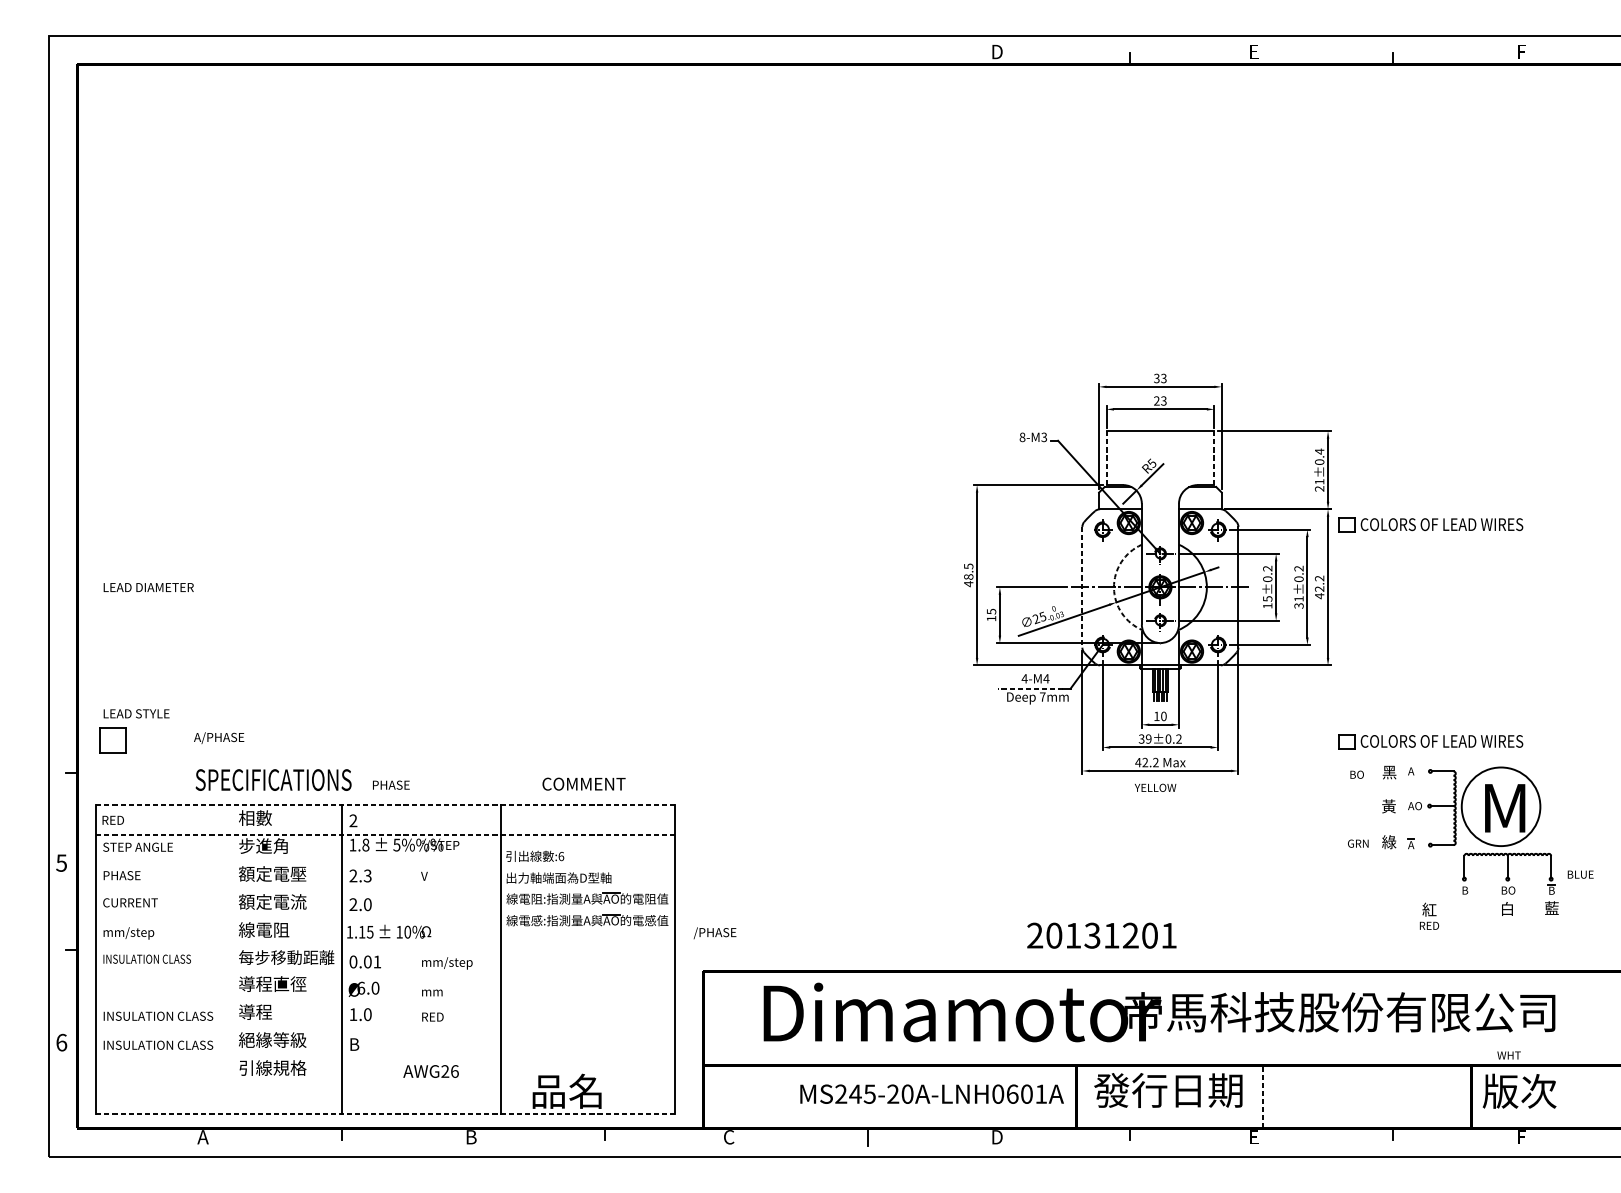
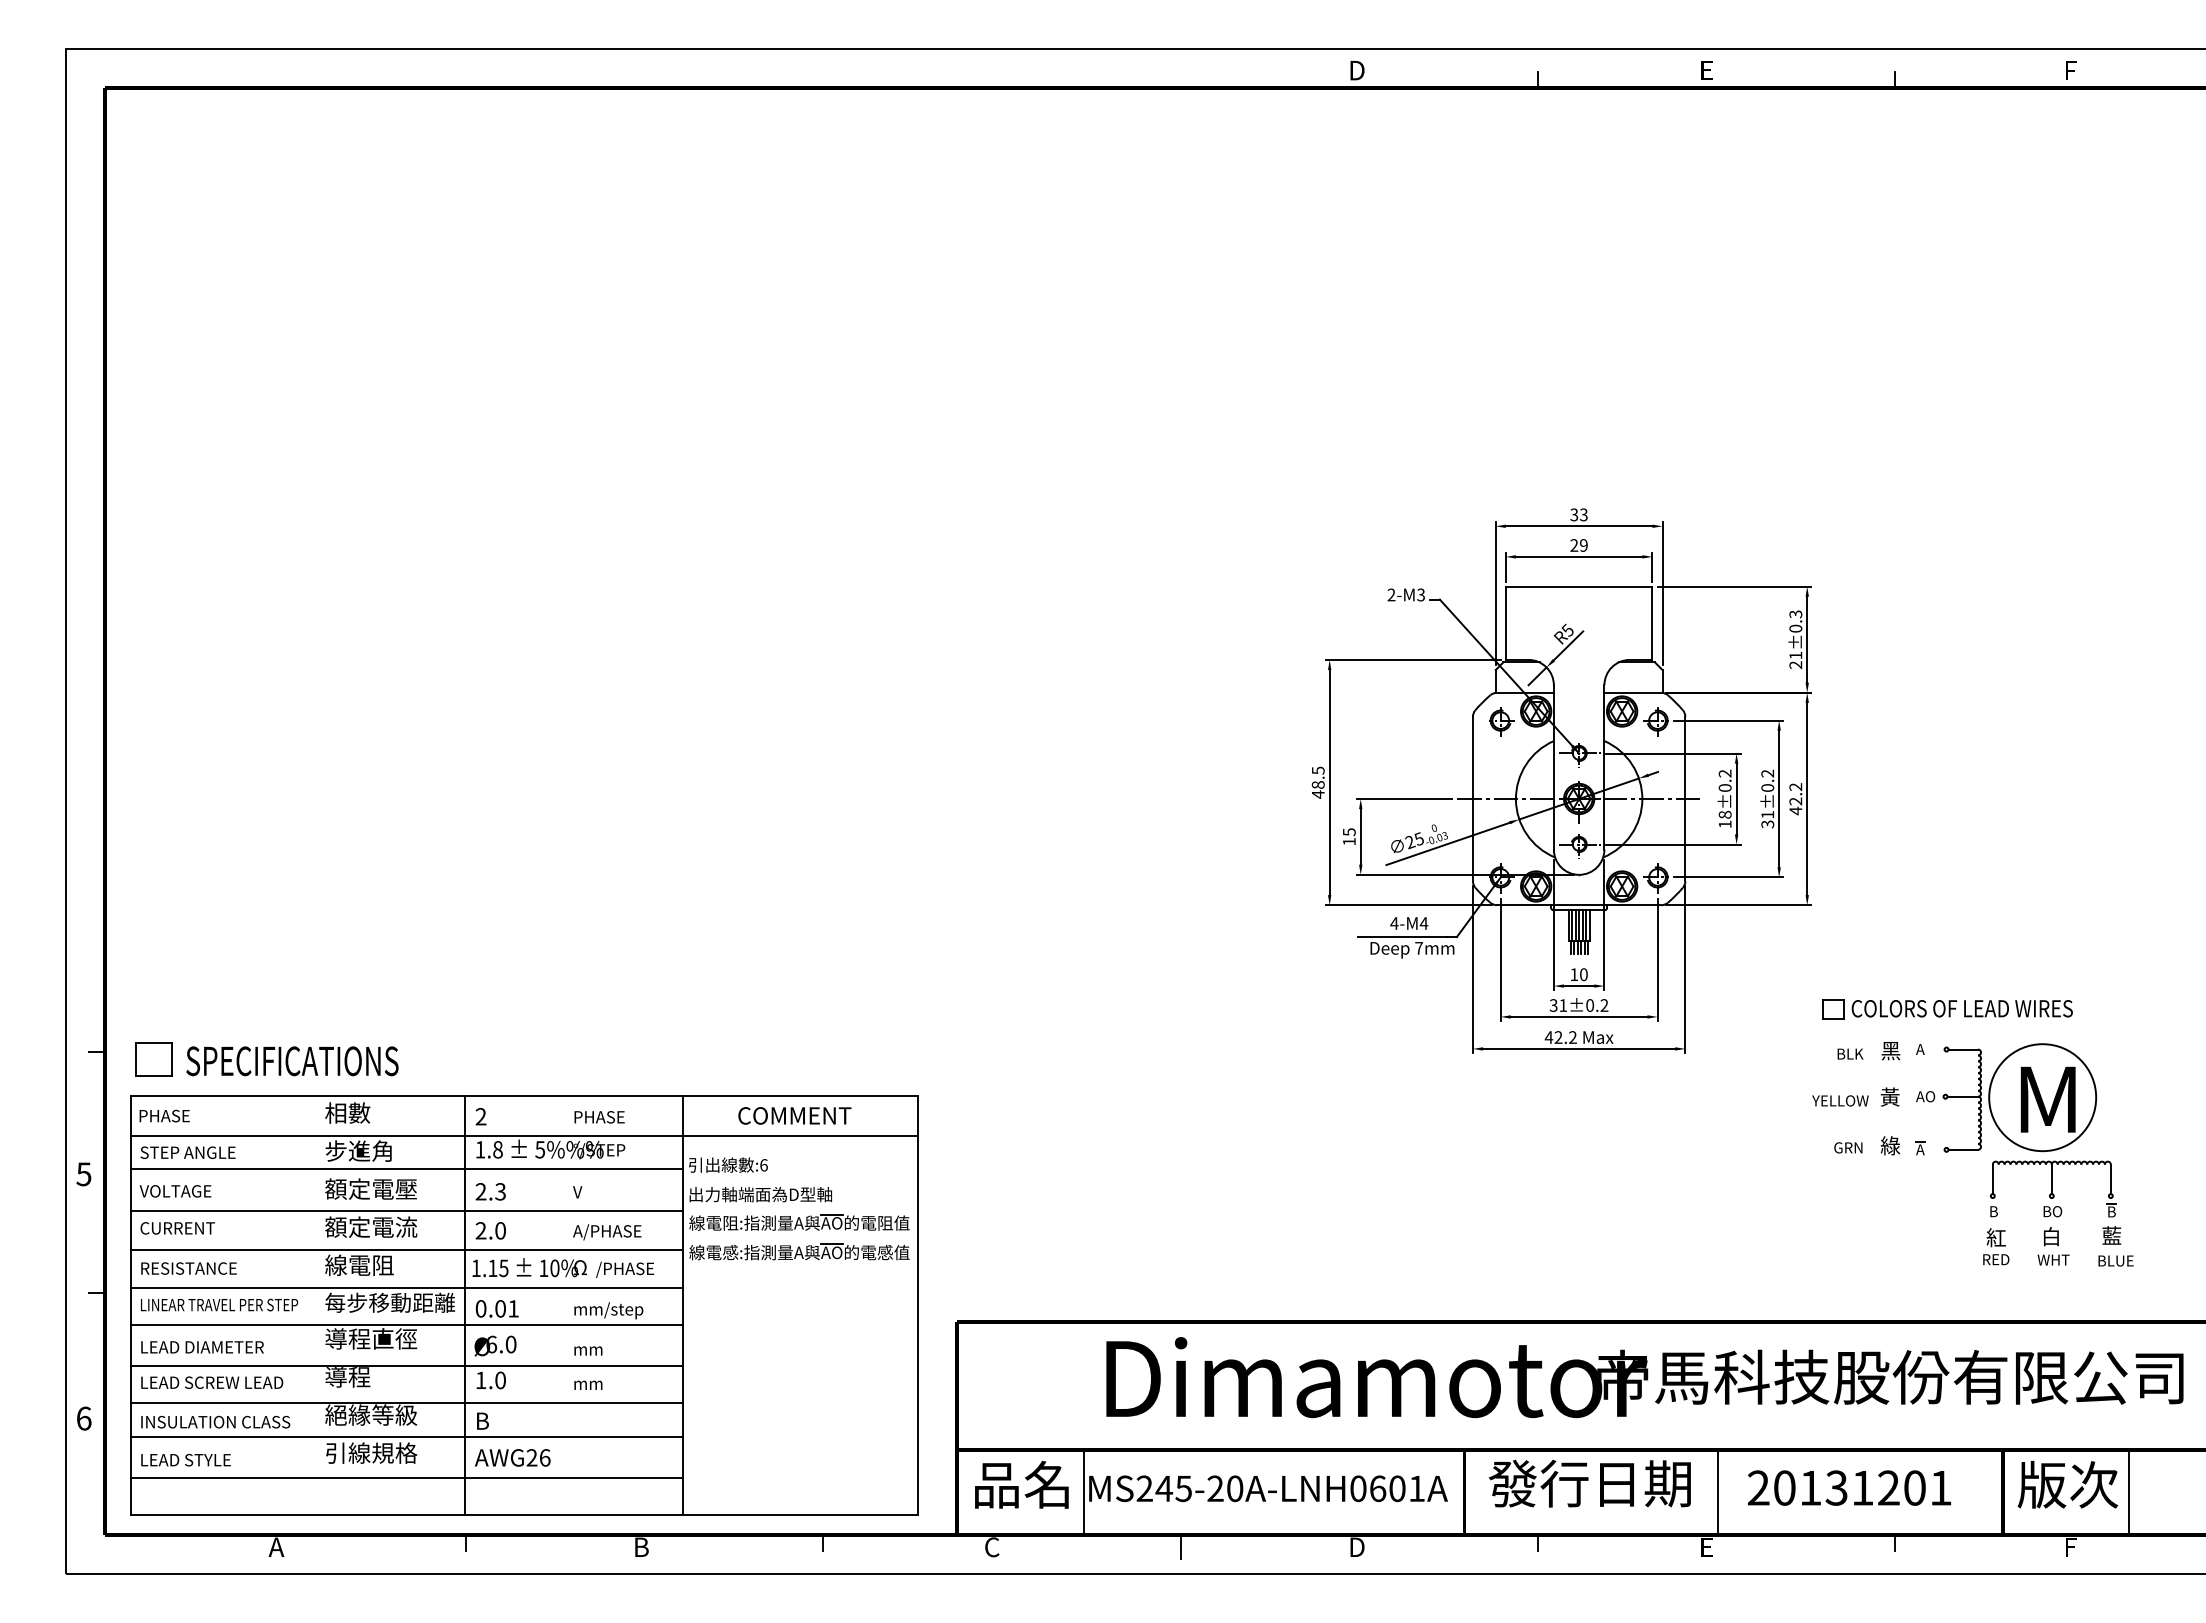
text: (1163, 401) -> (1583, 545), 23 -> 29
text: (1022, 437) -> (1391, 594), 8-M3 -> 2-M3
text: (1319, 451) -> (1795, 614), 21±0.4 -> 21±0.3
line: (1106, 458) -> (1505, 623), dashed -> solid
line: (1214, 458) -> (1652, 623), dashed -> solid
part: (1431, 525) -> (1947, 714), removed
text: (148, 587) -> (202, 1347), moved
line: (1082, 587) -> (1472, 799), dashed -> solid
arc: (1113, 587) -> (1515, 799), dashed -> solid
text: (1267, 598) -> (1724, 814), 15±0.2 -> 18±0.2
line: (1029, 688) -> (1401, 936), dashed -> solid
text: (136, 713) -> (185, 1459), moved
text: (219, 738) -> (607, 1232), moved
text: (1148, 739) -> (1563, 1005), 39±0.2 -> 31±0.2
part: (112, 740) -> (153, 1059), moved
text: (1362, 774) -> (1854, 1053), BO -> BLK
text: (273, 780) -> (292, 1061), moved
text: (583, 783) -> (794, 1115), moved
text: (391, 785) -> (599, 1117), moved
text: (1155, 787) -> (1840, 1100), moved
line: (385, 805) -> (524, 1095), dashed -> solid
text: (121, 819) -> (165, 1115), RED -> PHASE
line: (385, 835) -> (524, 1136), dashed -> solid
line: (298, 859) -> (406, 1169), added
text: (1580, 874) -> (2115, 1260), moved
text: (128, 875) -> (175, 1191), PHASE -> VOLTAGE
line: (298, 890) -> (406, 1211), added
text: (1429, 916) -> (1996, 1246), moved
line: (298, 919) -> (406, 1250), added
text: (138, 933) -> (188, 1269), mm/step -> RESISTANCE
text: (715, 933) -> (625, 1269), moved
text: (1101, 935) -> (1849, 1487), moved
line: (298, 946) -> (406, 1287), added
text: (161, 958) -> (220, 1304), INSULATION CLASS -> LINEAR TRAVEL PER STEP
line: (298, 974) -> (406, 1325), added
line: (298, 1003) -> (406, 1365), added
text: (1159, 1012) -> (1644, 1377), moved
text: (159, 1016) -> (216, 1382), INSULATION CLASS -> LEAD SCREW LEAD
text: (432, 1016) -> (588, 1383), RED -> mm
line: (298, 1031) -> (406, 1403), added
text: (1509, 1055) -> (2053, 1259), moved
line: (298, 1056) -> (406, 1437), added
text: (430, 1071) -> (512, 1457), moved
line: (298, 1085) -> (406, 1477), added
text: (566, 1091) -> (1021, 1484), moved
line: (796, 1096) -> (1084, 1492), added
line: (1262, 1096) -> (1718, 1492), dashed -> solid
line: (1564, 1096) -> (2129, 1492), added
line: (385, 1113) -> (524, 1515), dashed -> solid

